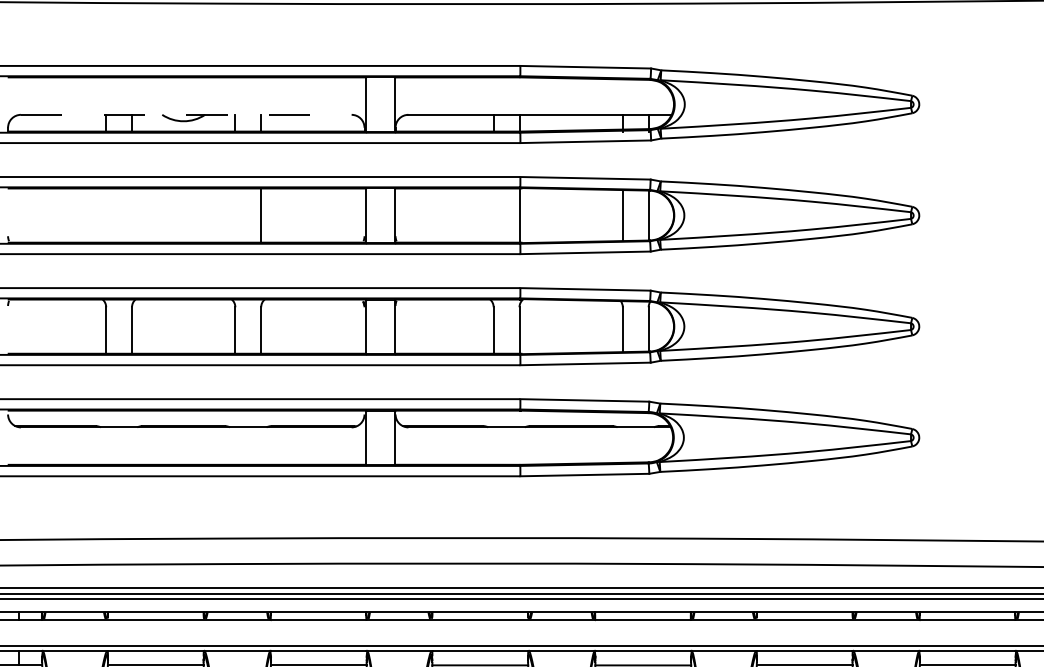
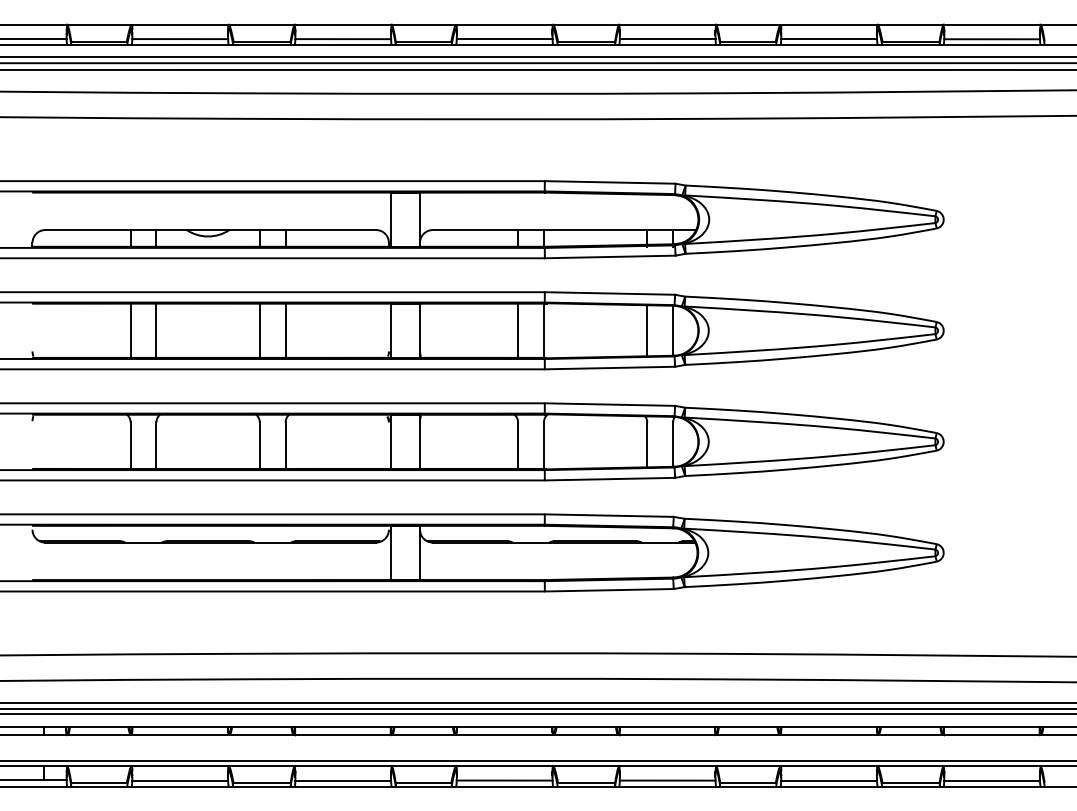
line: (187, 115) -> (211, 230), dashed -> solid
line: (106, 215) -> (130, 330), added
line: (132, 215) -> (156, 330), added
line: (235, 215) -> (259, 330), added
line: (494, 215) -> (518, 330), added

